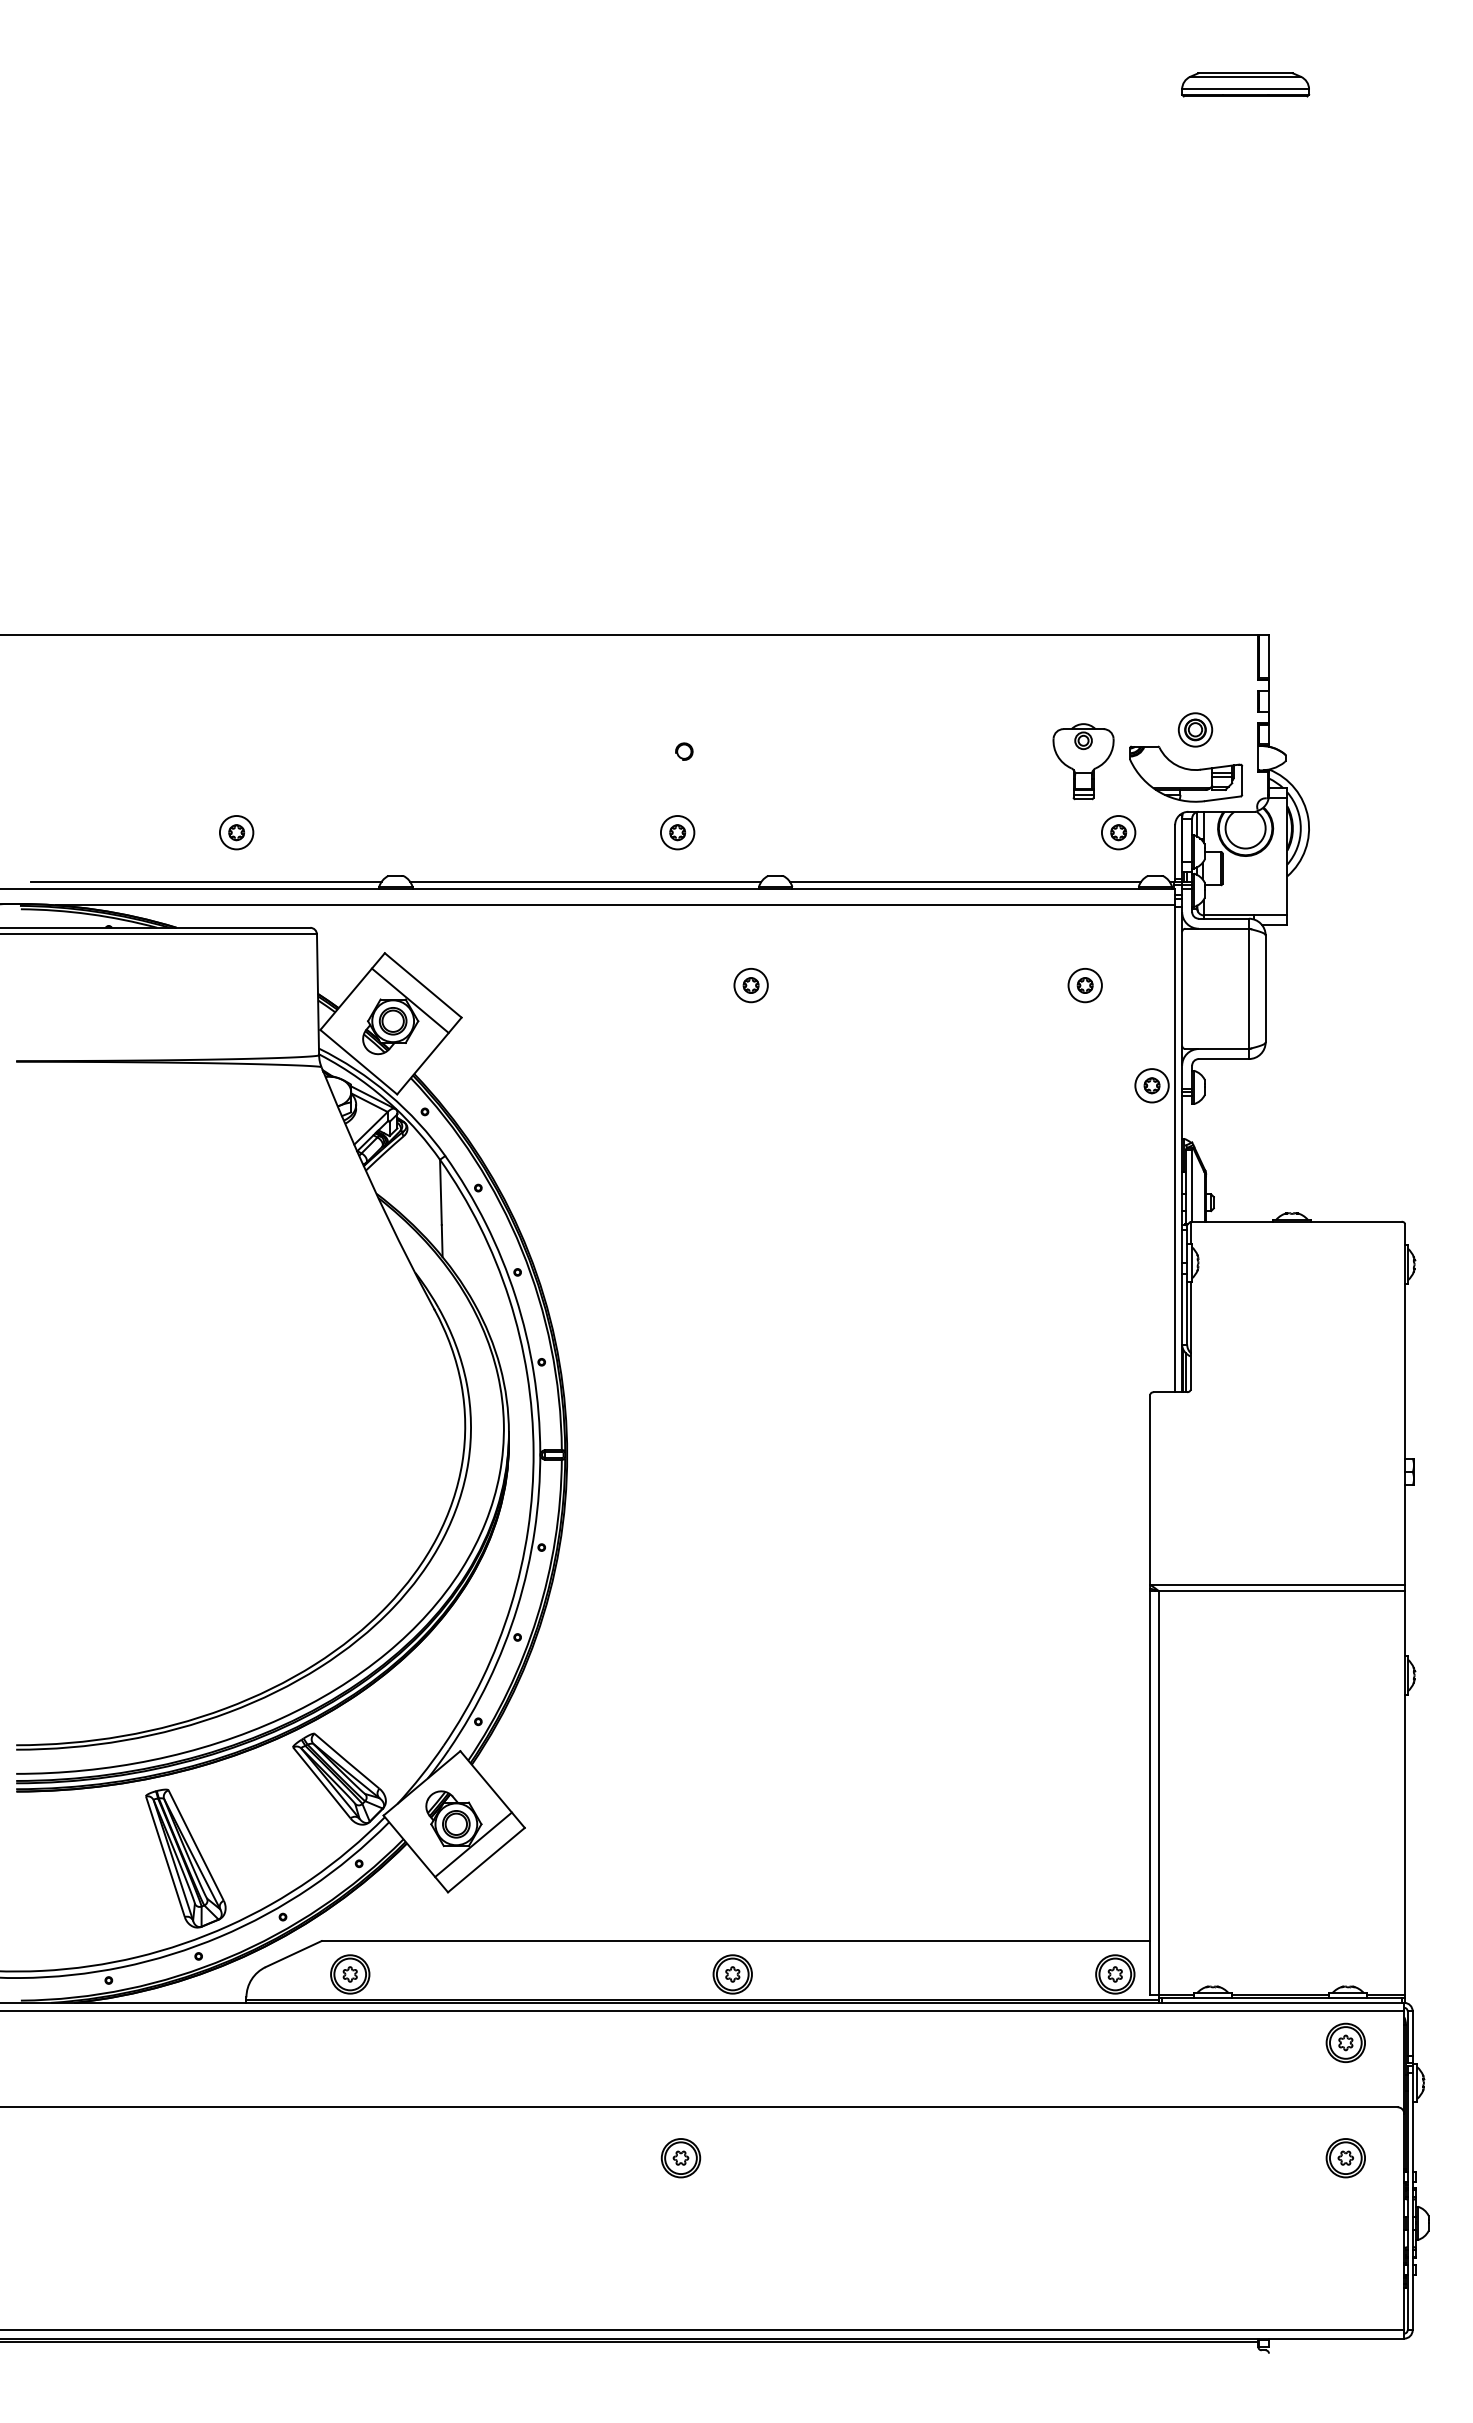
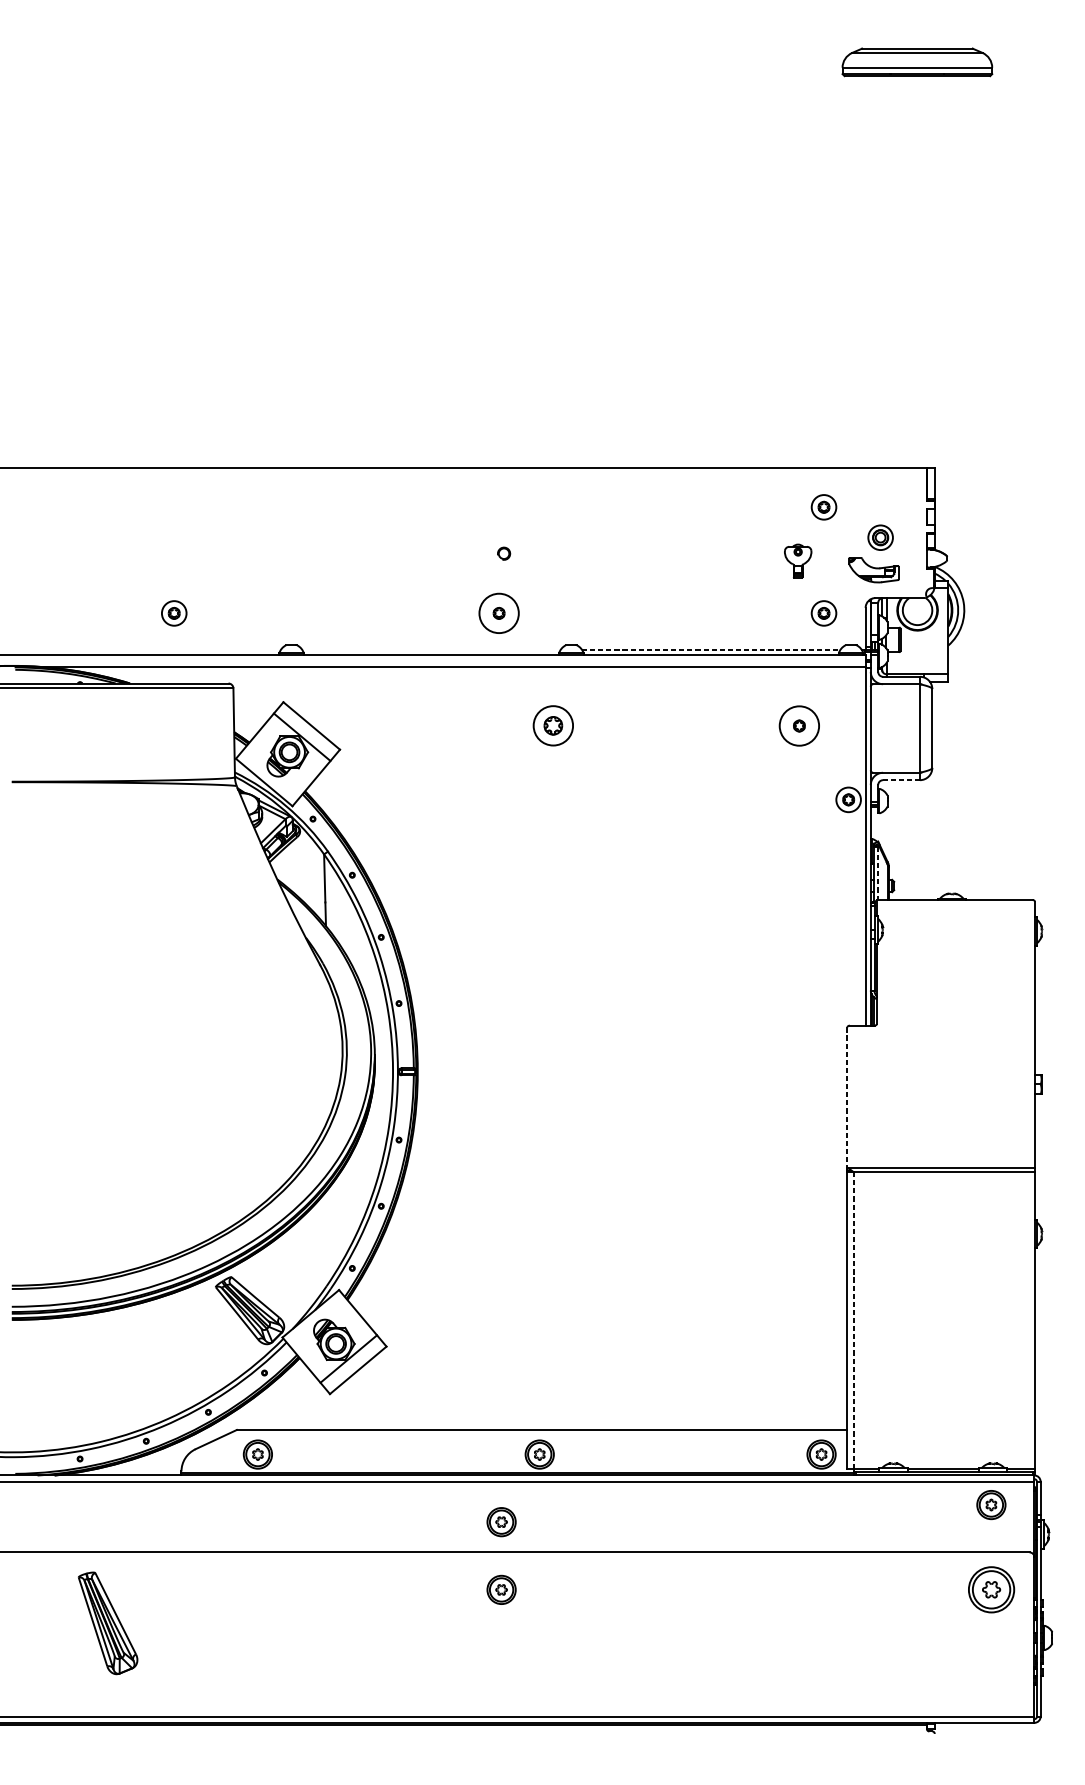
part: (1245, 84) -> (917, 62), size x1.6
part: (1118, 688) -> (823, 507), added
part: (1083, 761) -> (798, 560), size x0.6
part: (1186, 773) -> (874, 569), size x0.6
circle: (677, 832) -> (499, 613), size x1.6
line: (205, 881) -> (151, 649), removed
line: (585, 881) -> (431, 649), removed
line: (966, 881) -> (711, 649), solid -> dashed
part: (750, 985) -> (552, 726), size x1.6
circle: (1084, 985) -> (798, 726), size x1.6
line: (1223, 1059) -> (901, 780), solid -> dashed
line: (1192, 1186) -> (878, 874), solid -> dashed
line: (1150, 1490) -> (847, 1098), solid -> dashed
line: (1158, 1792) -> (853, 1320), solid -> dashed
part: (185, 1858) -> (107, 1623), moved
part: (680, 2066) -> (501, 1522), added
part: (1345, 2158) -> (991, 1590), size x1.6

